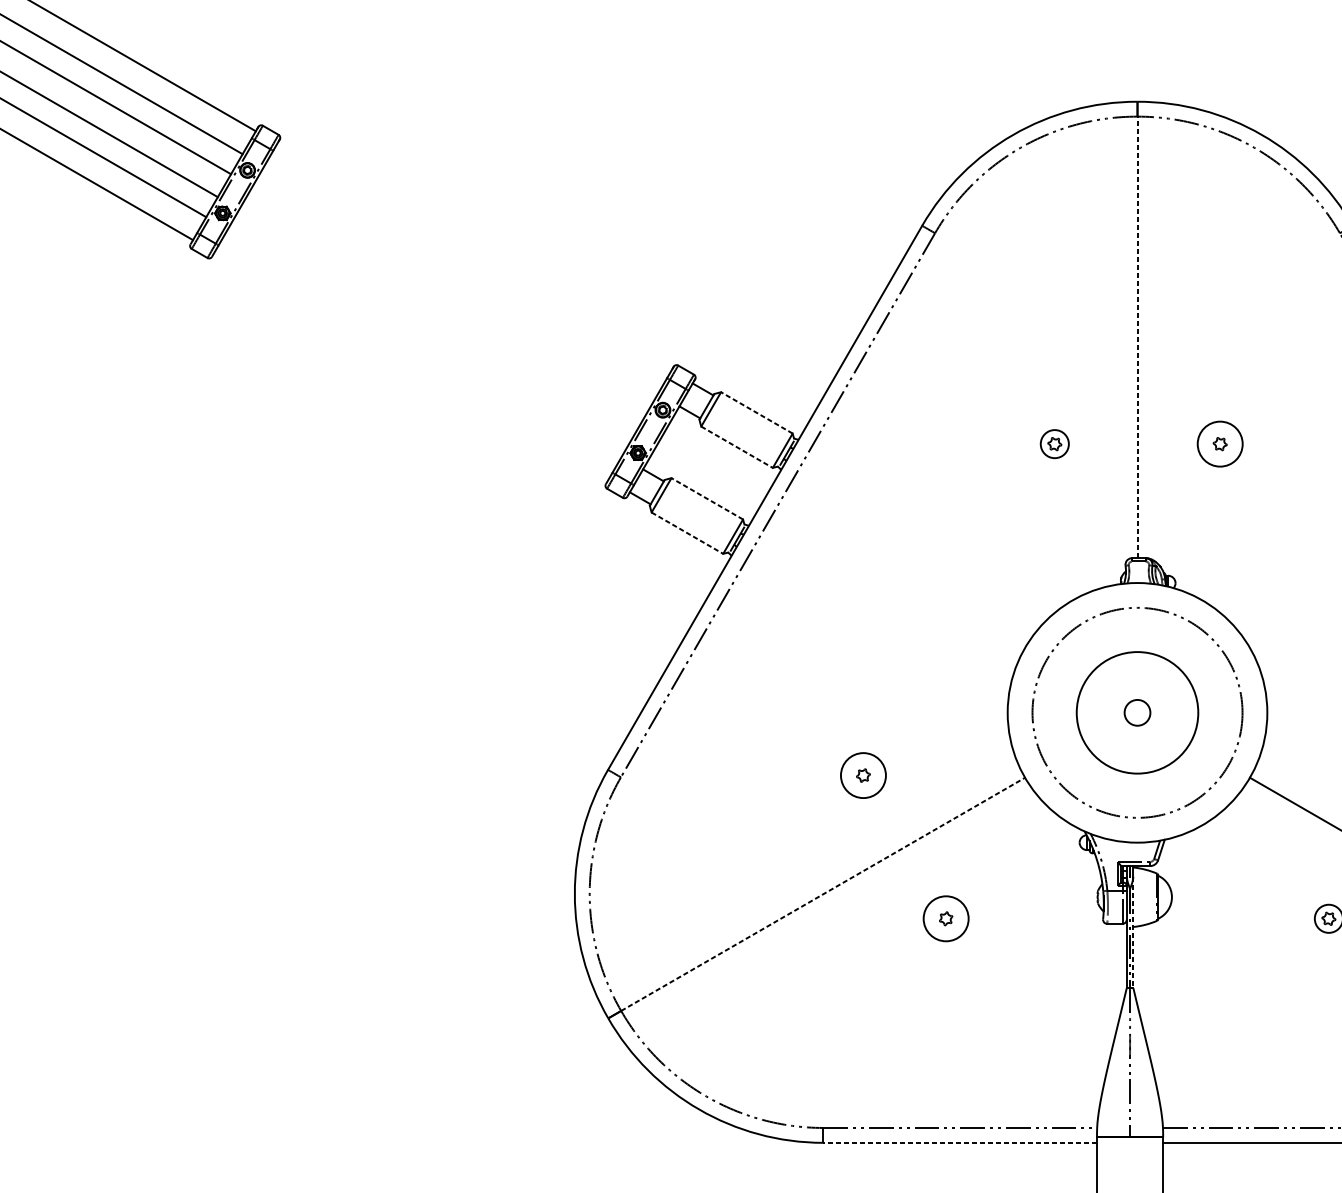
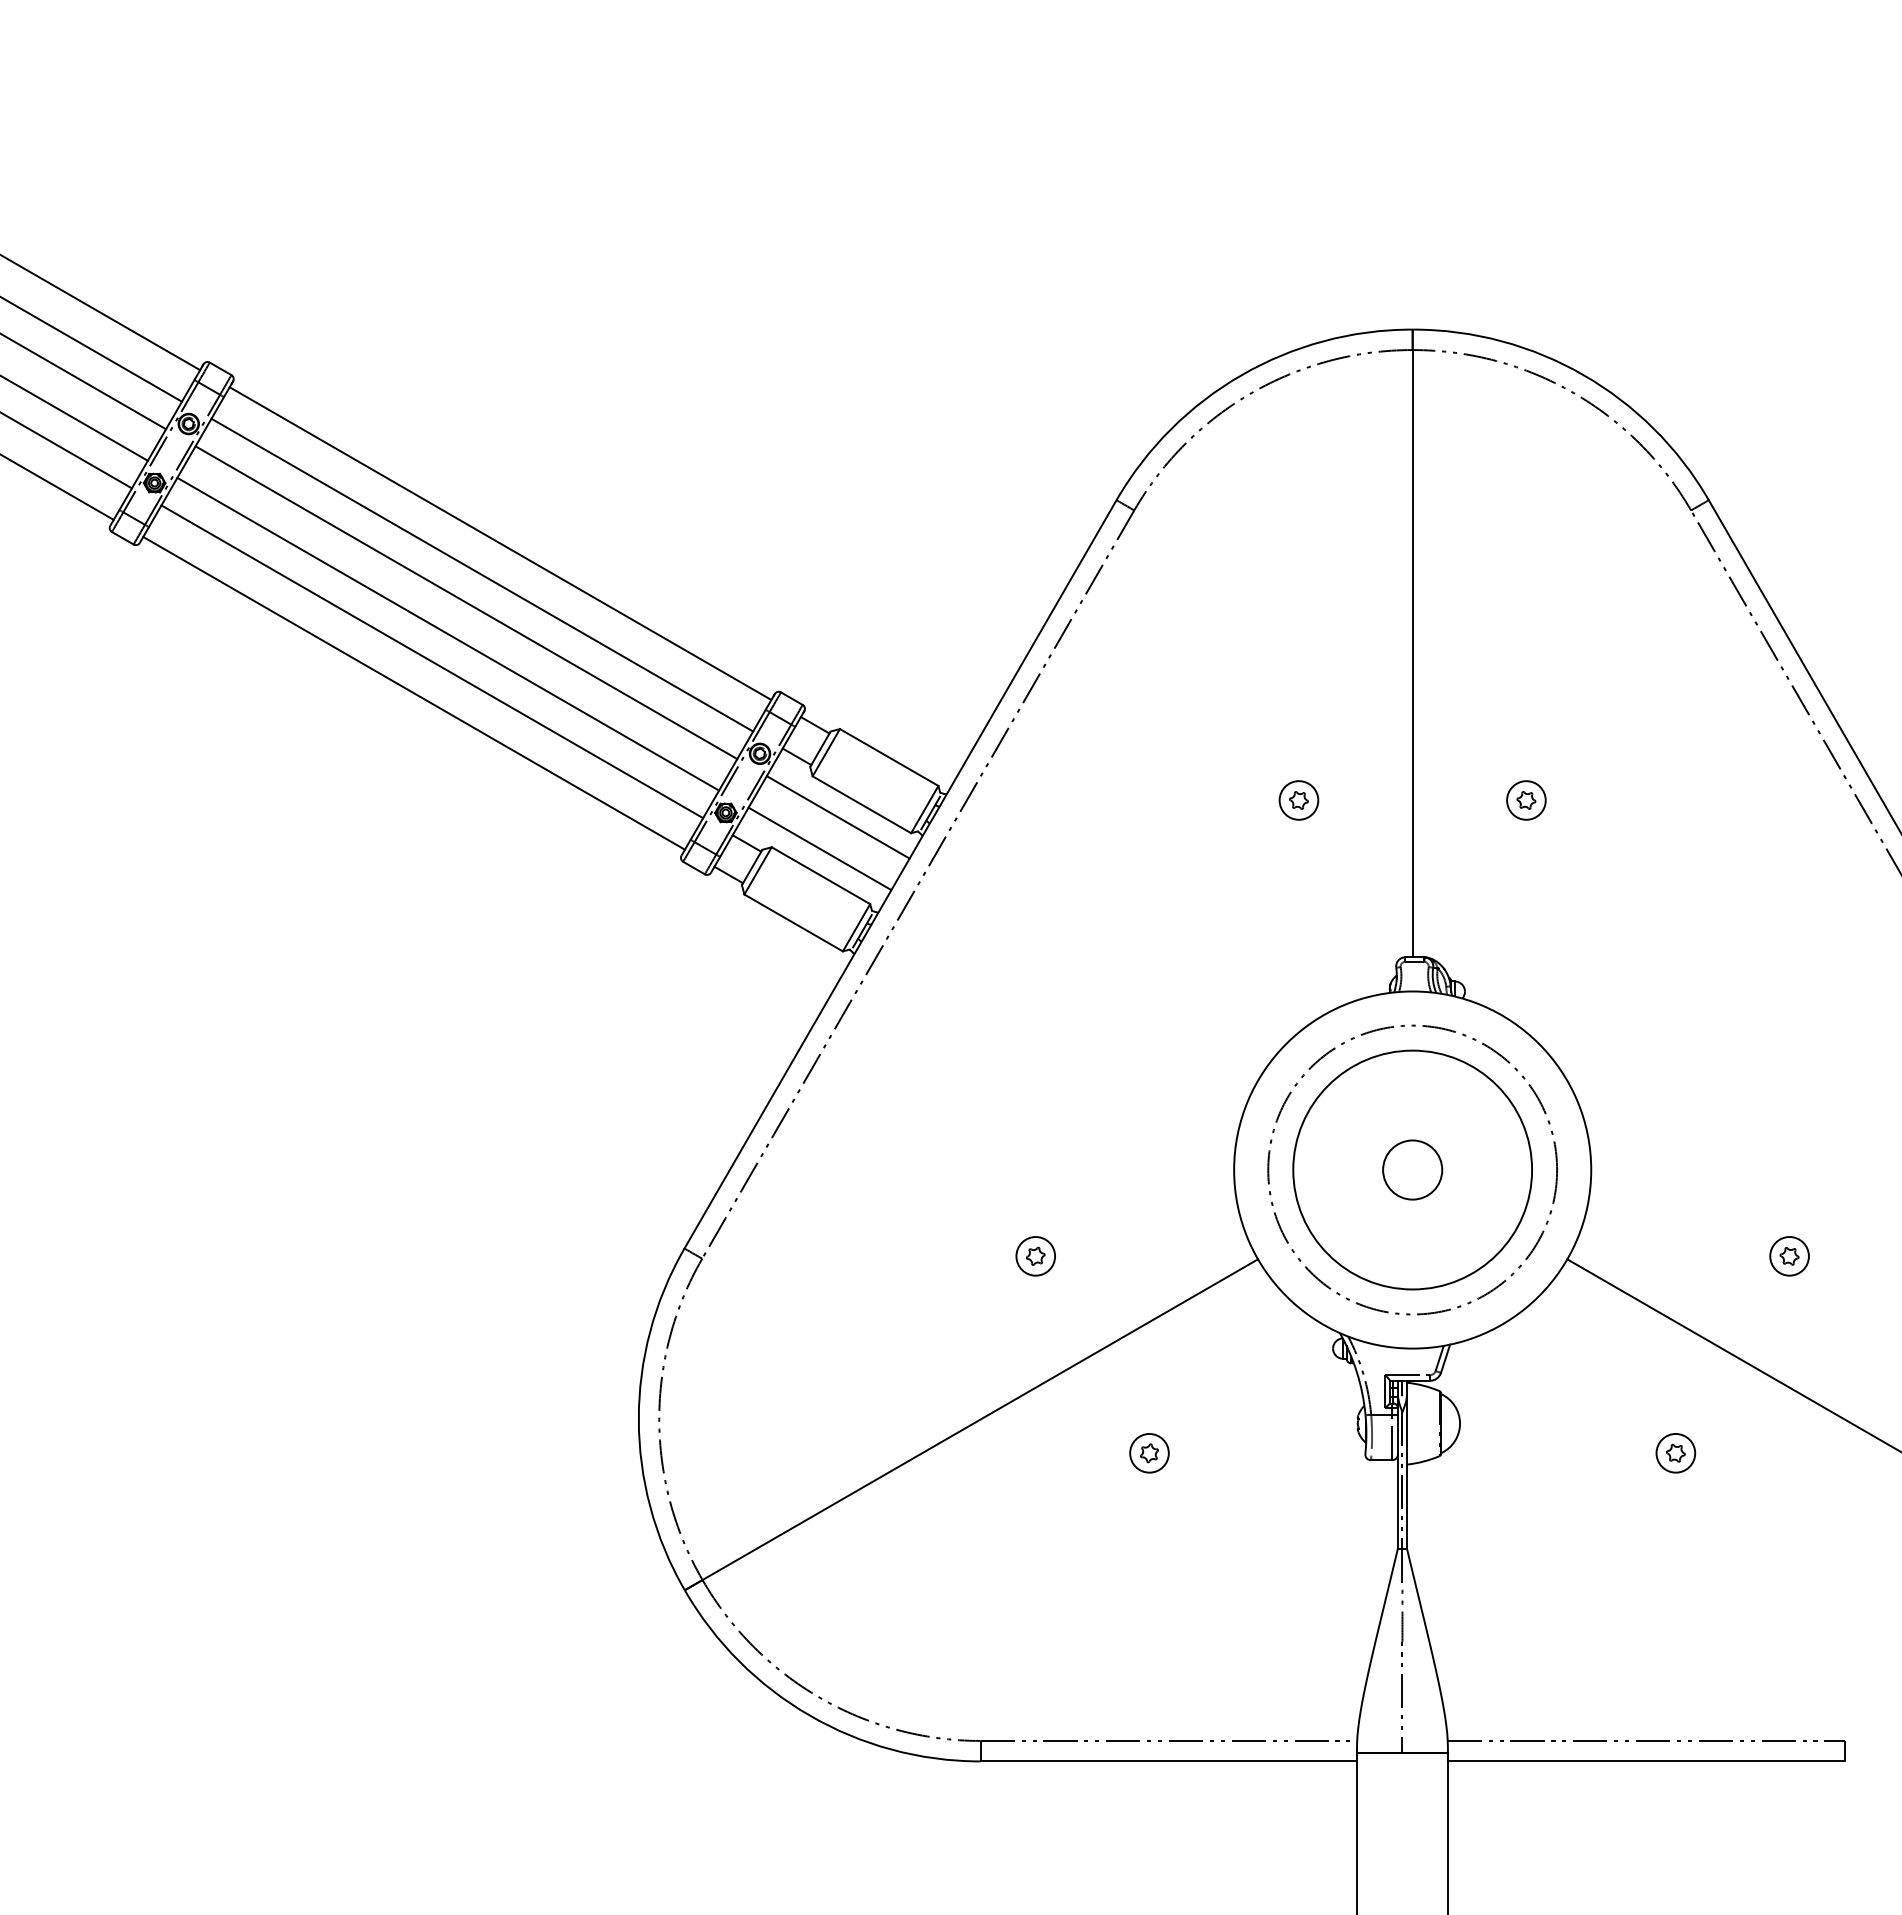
line: (474, 257) -> (500, 543), added
line: (461, 279) -> (482, 574), added
line: (449, 300) -> (466, 602), added
line: (436, 322) -> (448, 633), added
line: (1137, 337) -> (1412, 653), dashed -> solid
line: (424, 343) -> (432, 661), added
line: (411, 365) -> (413, 692), added
line: (757, 412) -> (889, 757), dashed -> solid
circle: (1220, 444) -> (1526, 800), size x0.62
line: (736, 447) -> (861, 804), dashed -> solid
line: (719, 456) -> (837, 817), added
line: (706, 479) -> (819, 848), added
line: (706, 498) -> (820, 875), dashed -> solid
line: (687, 532) -> (793, 922), dashed -> solid
circle: (1137, 712) -> (1412, 1169), size x1.43
circle: (1137, 712) -> (1412, 1169), size x1.67
circle: (863, 775) -> (1035, 1256), size x0.62
line: (823, 894) -> (980, 1419), dashed -> solid
circle: (946, 918) -> (1149, 1452), size x0.62
line: (1133, 932) -> (1407, 1472), dashed -> solid
line: (959, 1142) -> (1168, 1761), dashed -> solid

